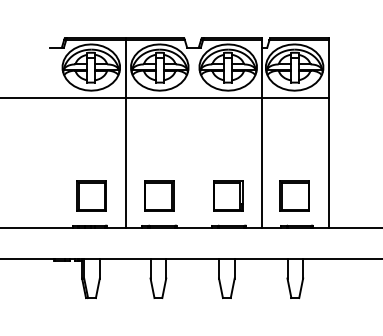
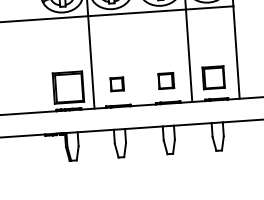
part: (91, 195) -> (68, 87), size x1.4
part: (159, 195) -> (117, 84), size x0.6
part: (228, 195) -> (166, 80), size x0.7

